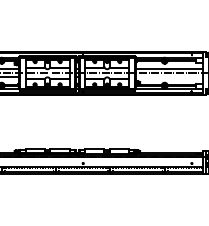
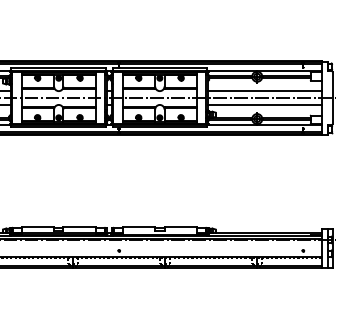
line: (168, 77) -> (263, 105), added

